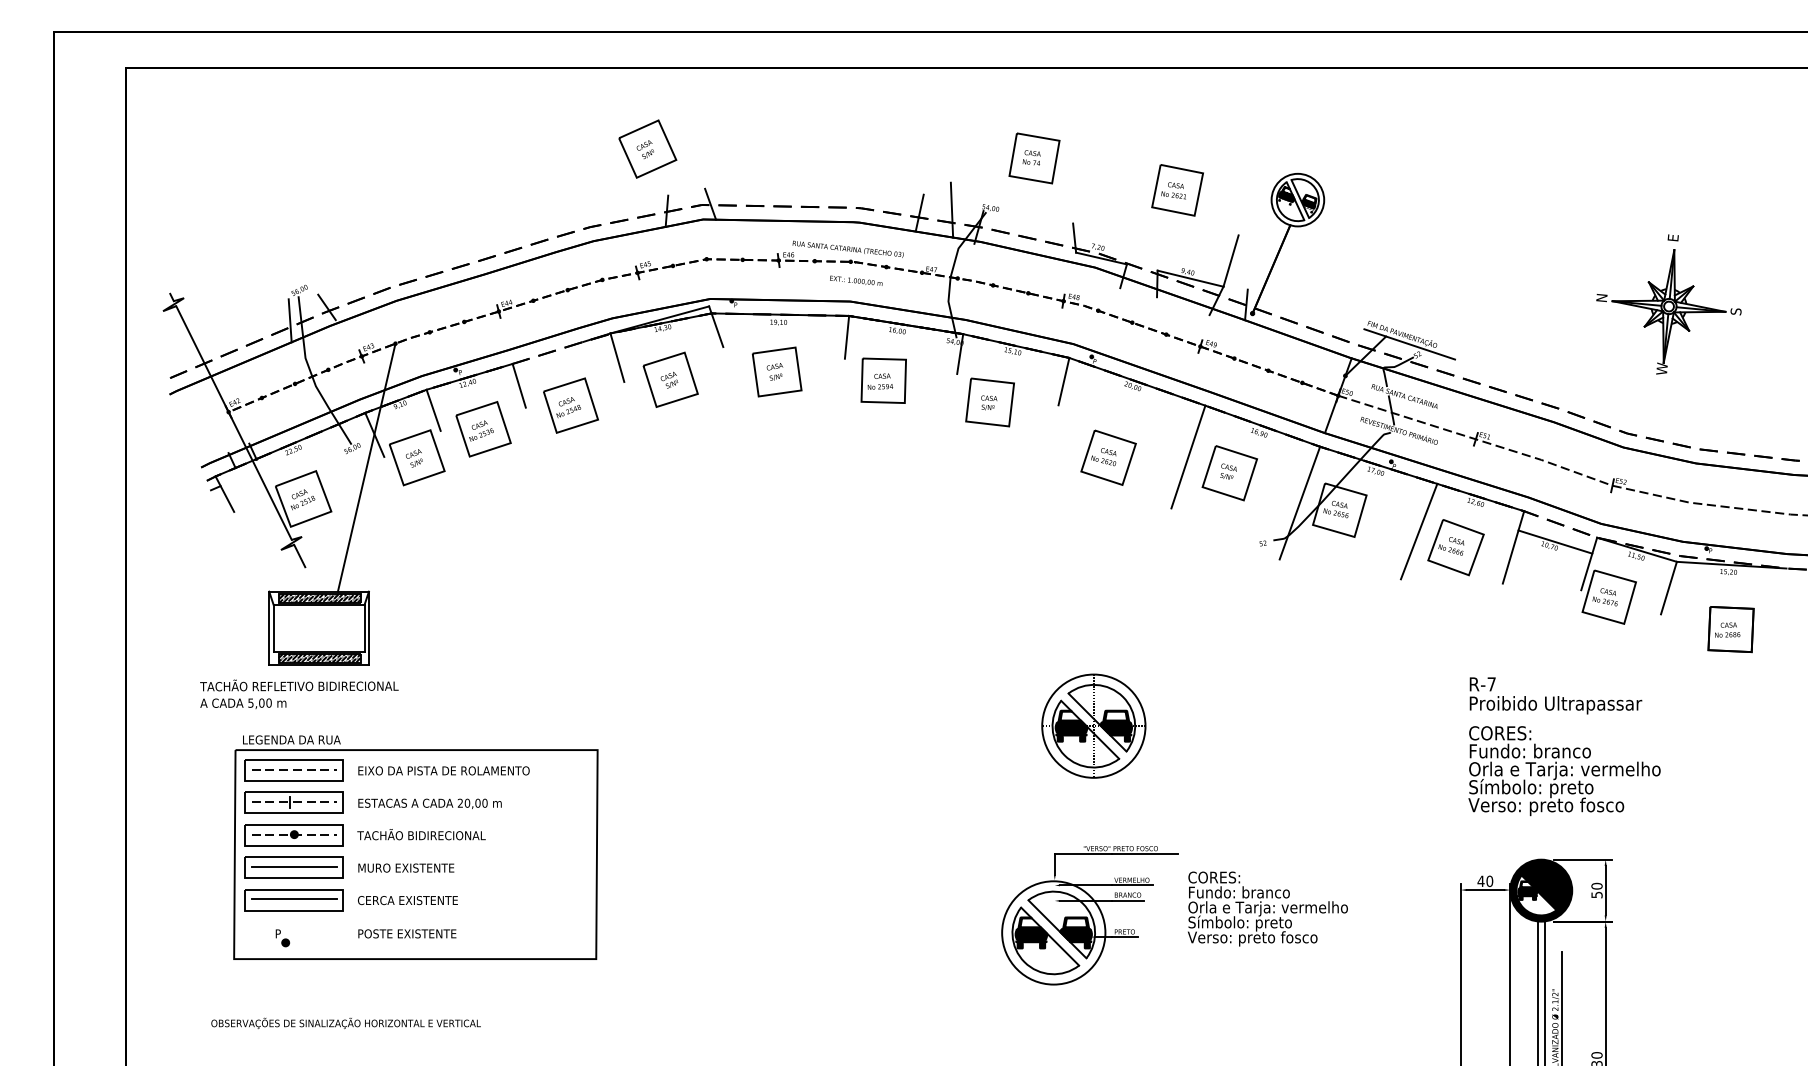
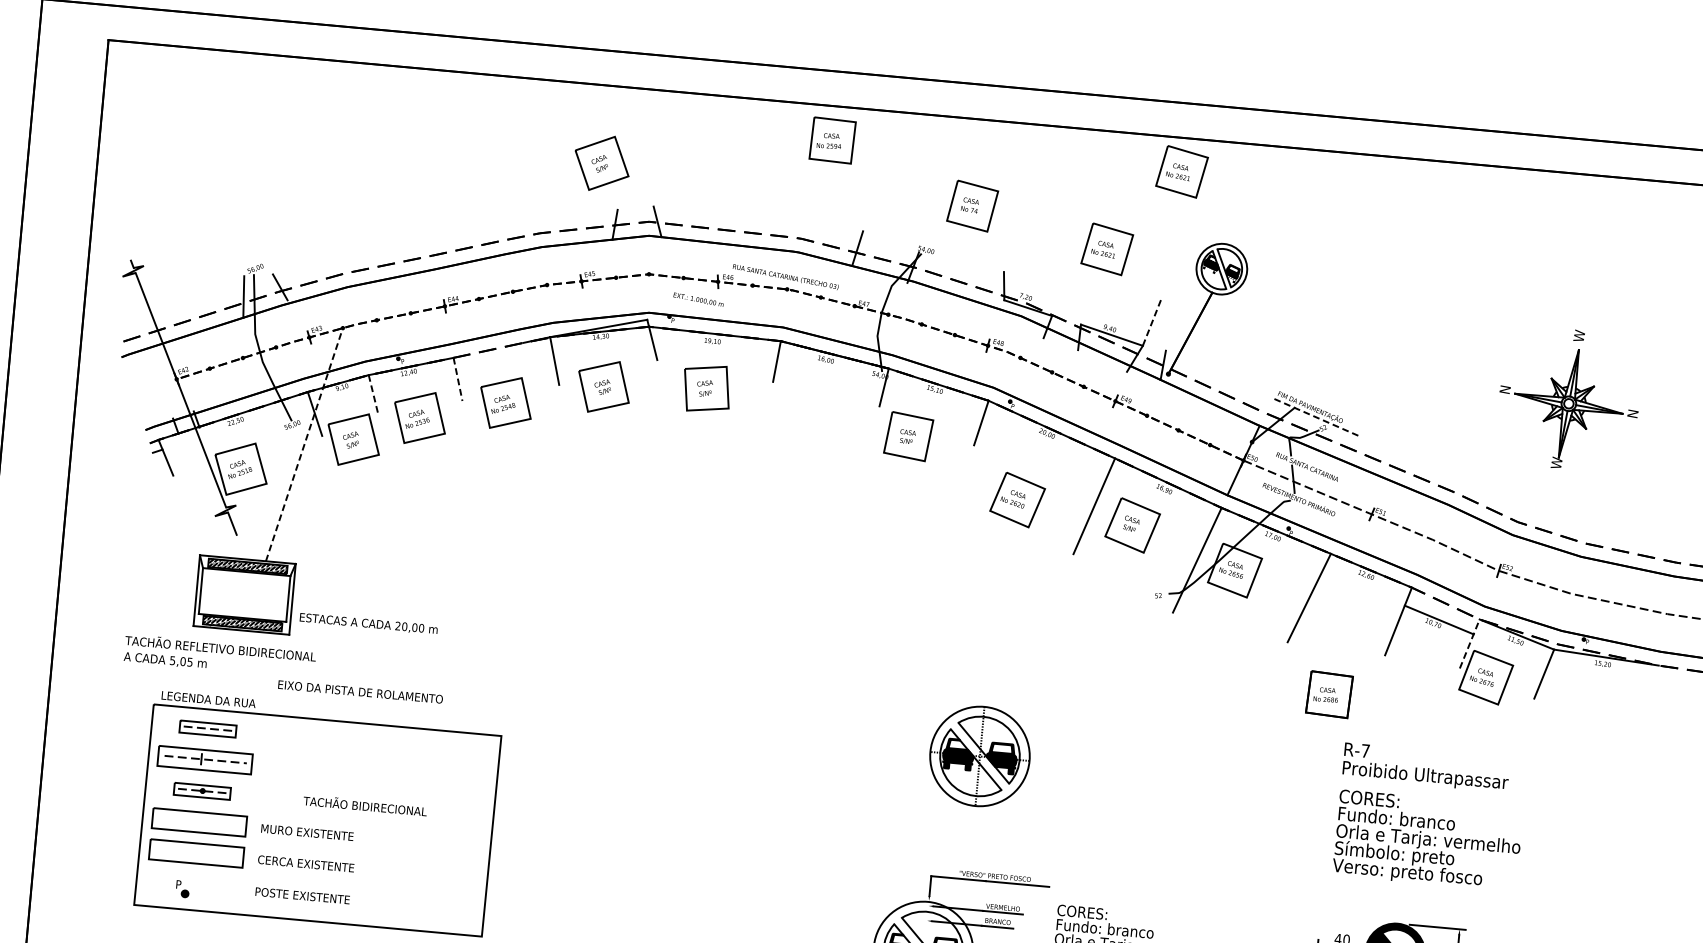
part: (1247, 103) -> (1181, 172), added
line: (951, 209) -> (888, 247), removed
text: (1673, 235) -> (1579, 335), E -> W
line: (1231, 261) -> (1152, 322), solid -> dashed
text: (856, 280) -> (698, 299), moved
text: (1735, 310) -> (1632, 413), S -> N
line: (1409, 344) -> (1316, 417), solid -> dashed
part: (883, 380) -> (832, 140), moved
line: (519, 385) -> (458, 379), solid -> dashed
line: (433, 410) -> (373, 395), solid -> dashed
line: (366, 467) -> (304, 444), solid -> dashed
part: (1455, 547) -> (1342, 616), removed
line: (1589, 563) -> (1470, 643), solid -> dashed
part: (1730, 629) -> (1328, 694), moved
text: (268, 702) -> (189, 661), 5,00 -> 5,05
part: (293, 770) -> (207, 729), size x0.6
text: (443, 770) -> (360, 691), moved
text: (429, 803) -> (368, 623), moved
text: (421, 834) -> (365, 805), moved
part: (293, 835) -> (201, 791), size x0.6
line: (294, 867) -> (200, 822), removed
line: (294, 899) -> (197, 853), removed

